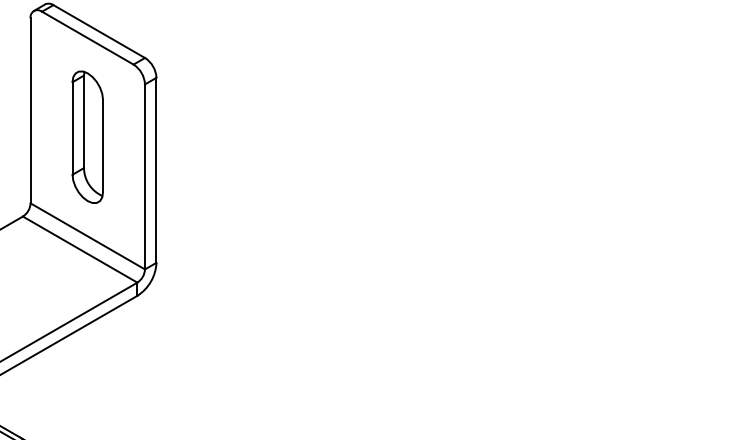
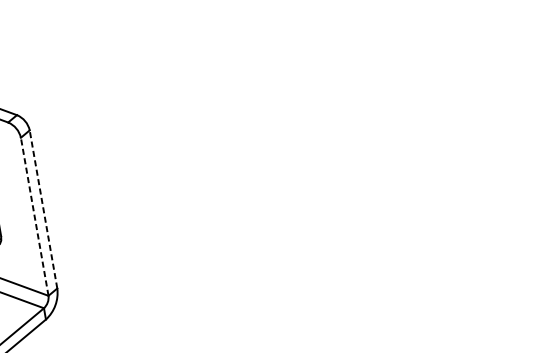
line: (156, 170) -> (43, 209), solid -> dashed
line: (145, 176) -> (35, 216), solid -> dashed

